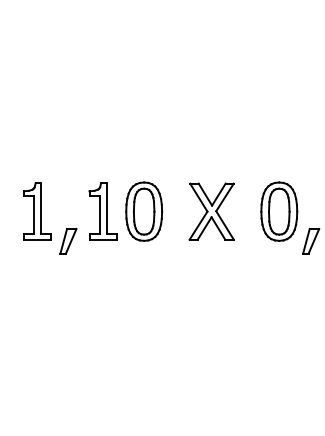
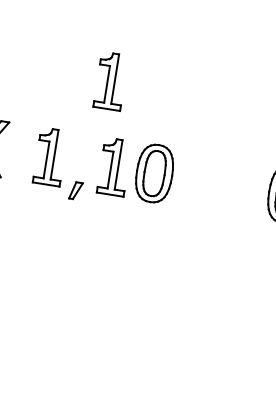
part: (85, 126) -> (110, 81), added
part: (211, 211) -> (220, 183), removed
part: (68, 241) -> (75, 191), size x0.7

